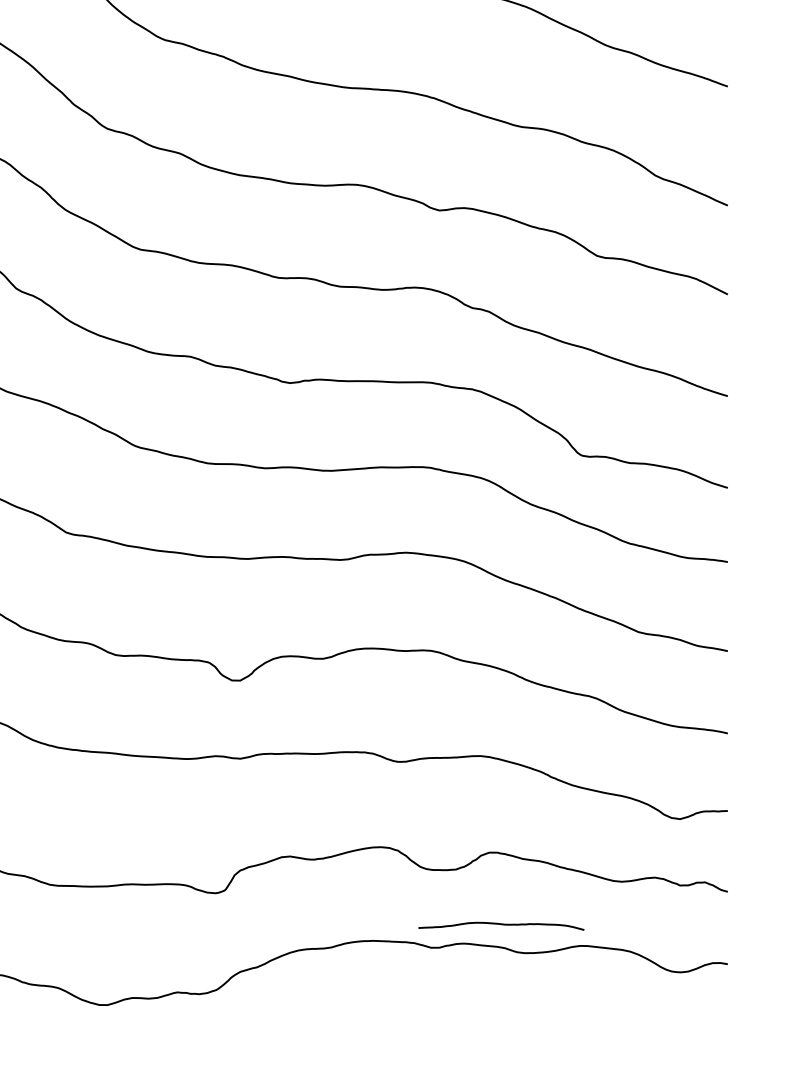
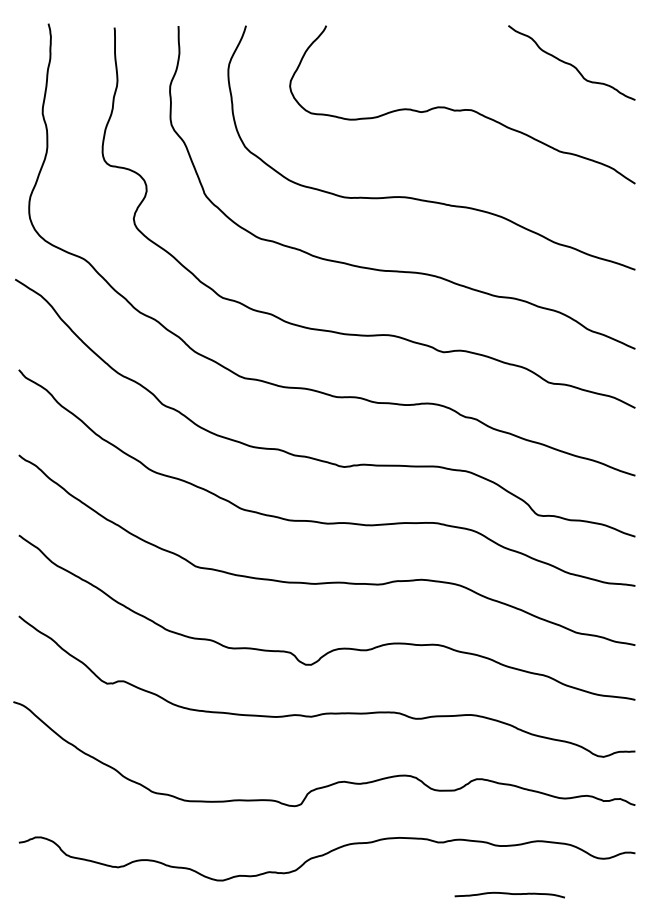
curve: (500, 925) -> (509, 894), moved

